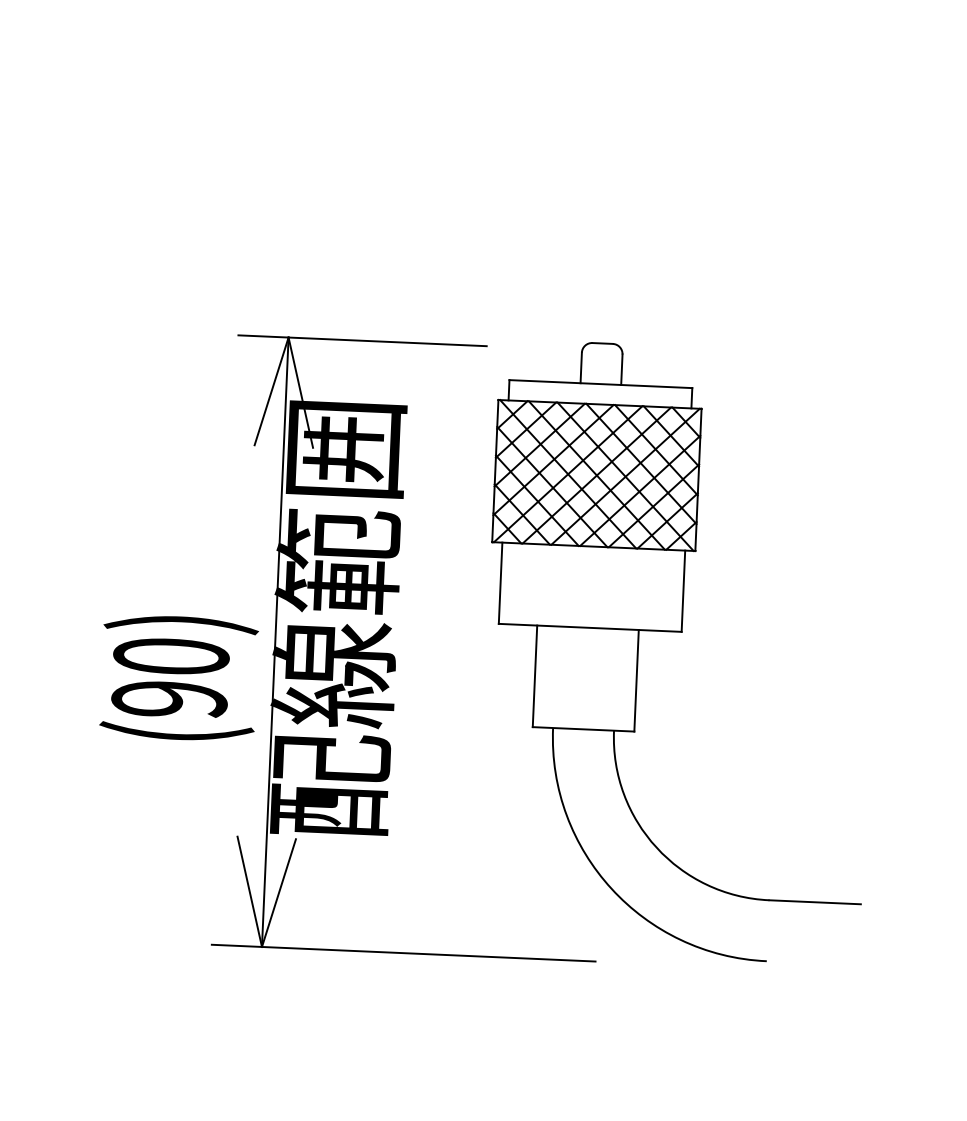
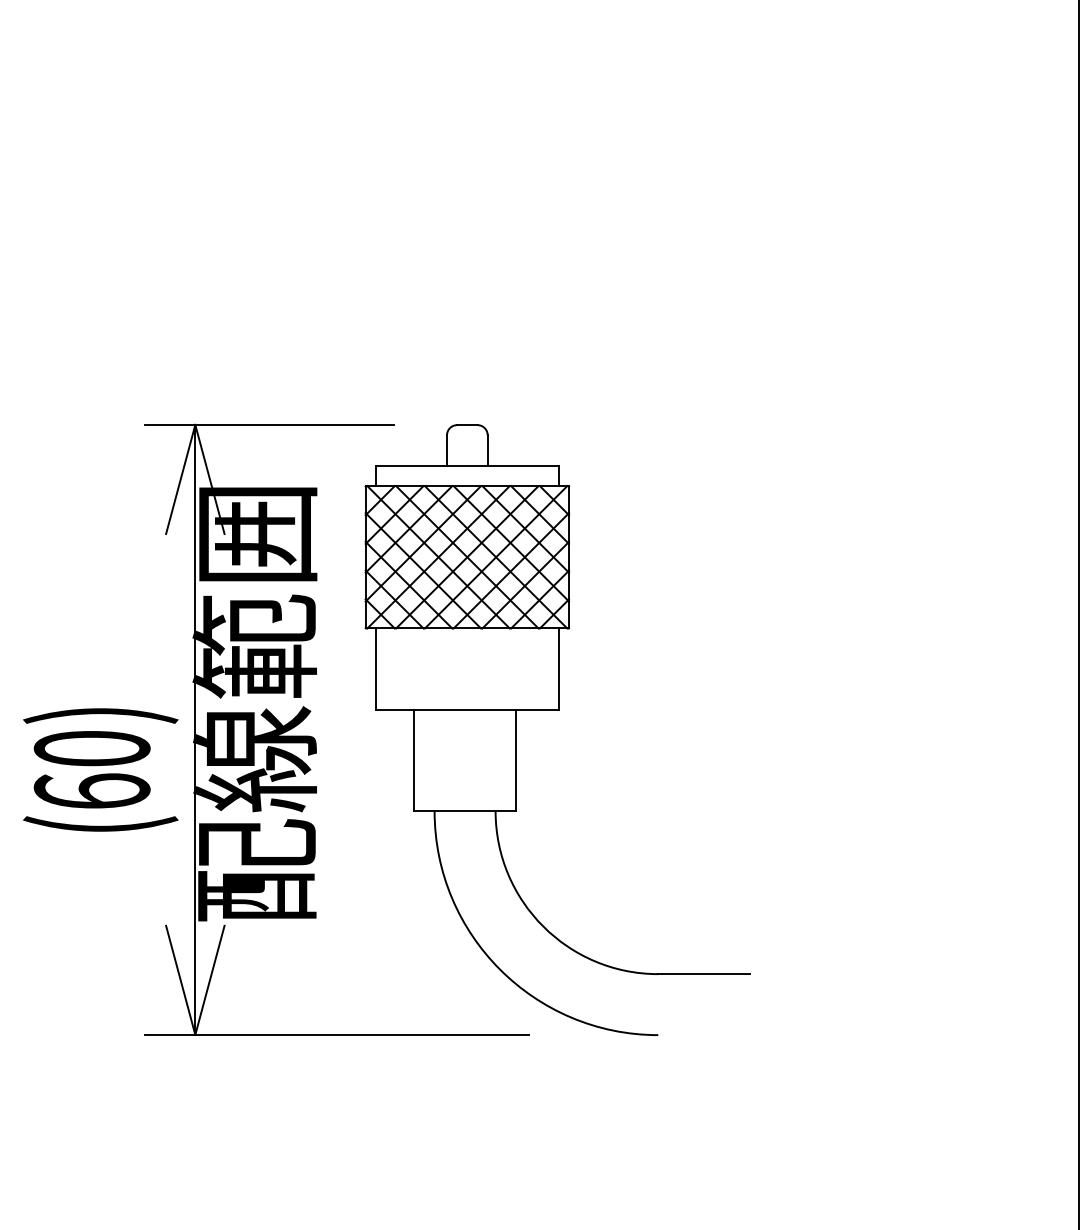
part: (680, 632) -> (557, 710), moved
text: (168, 699) -> (91, 791), (90) -> (60)

